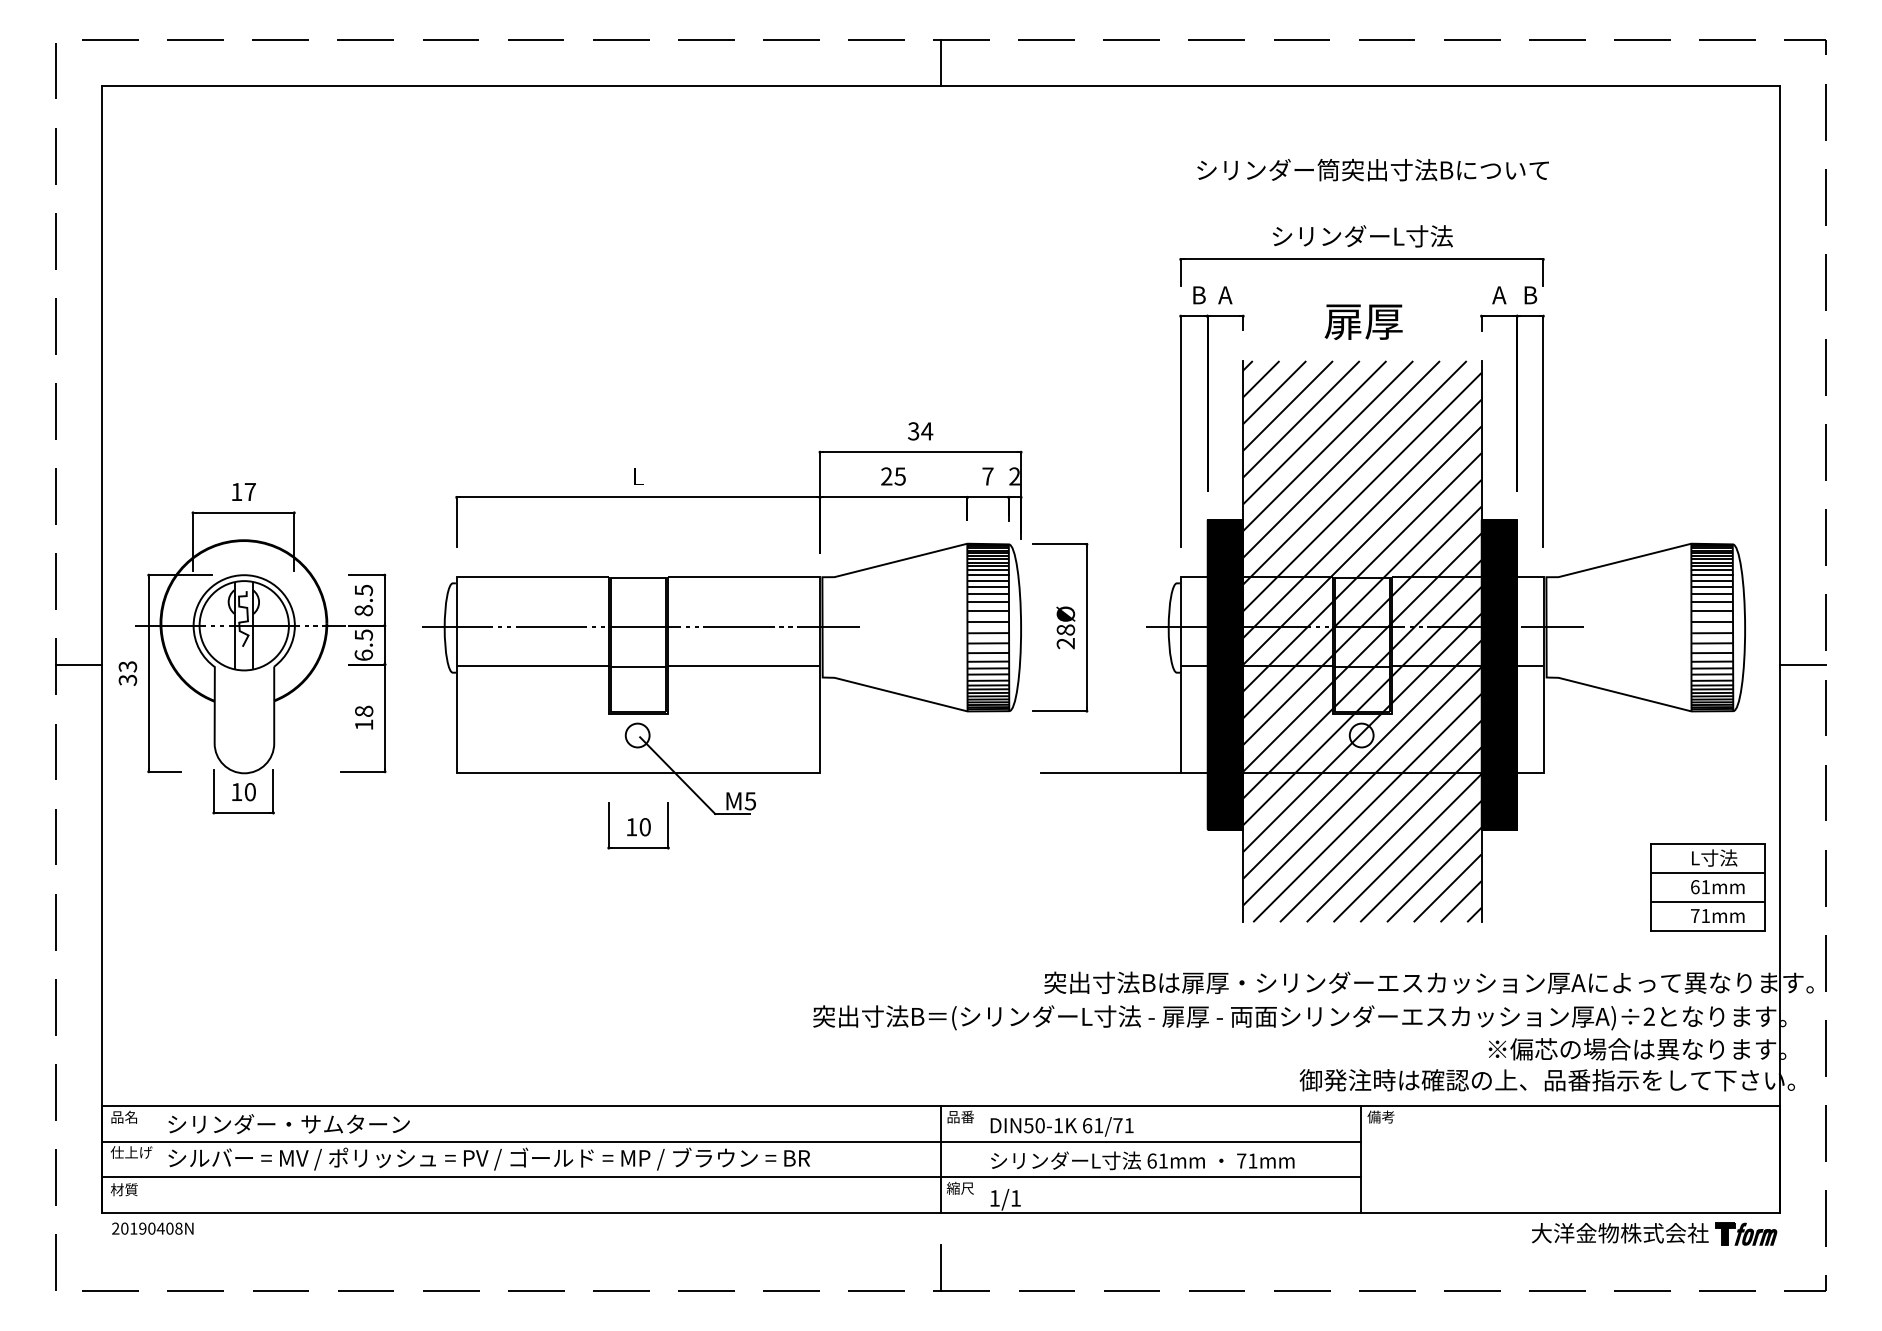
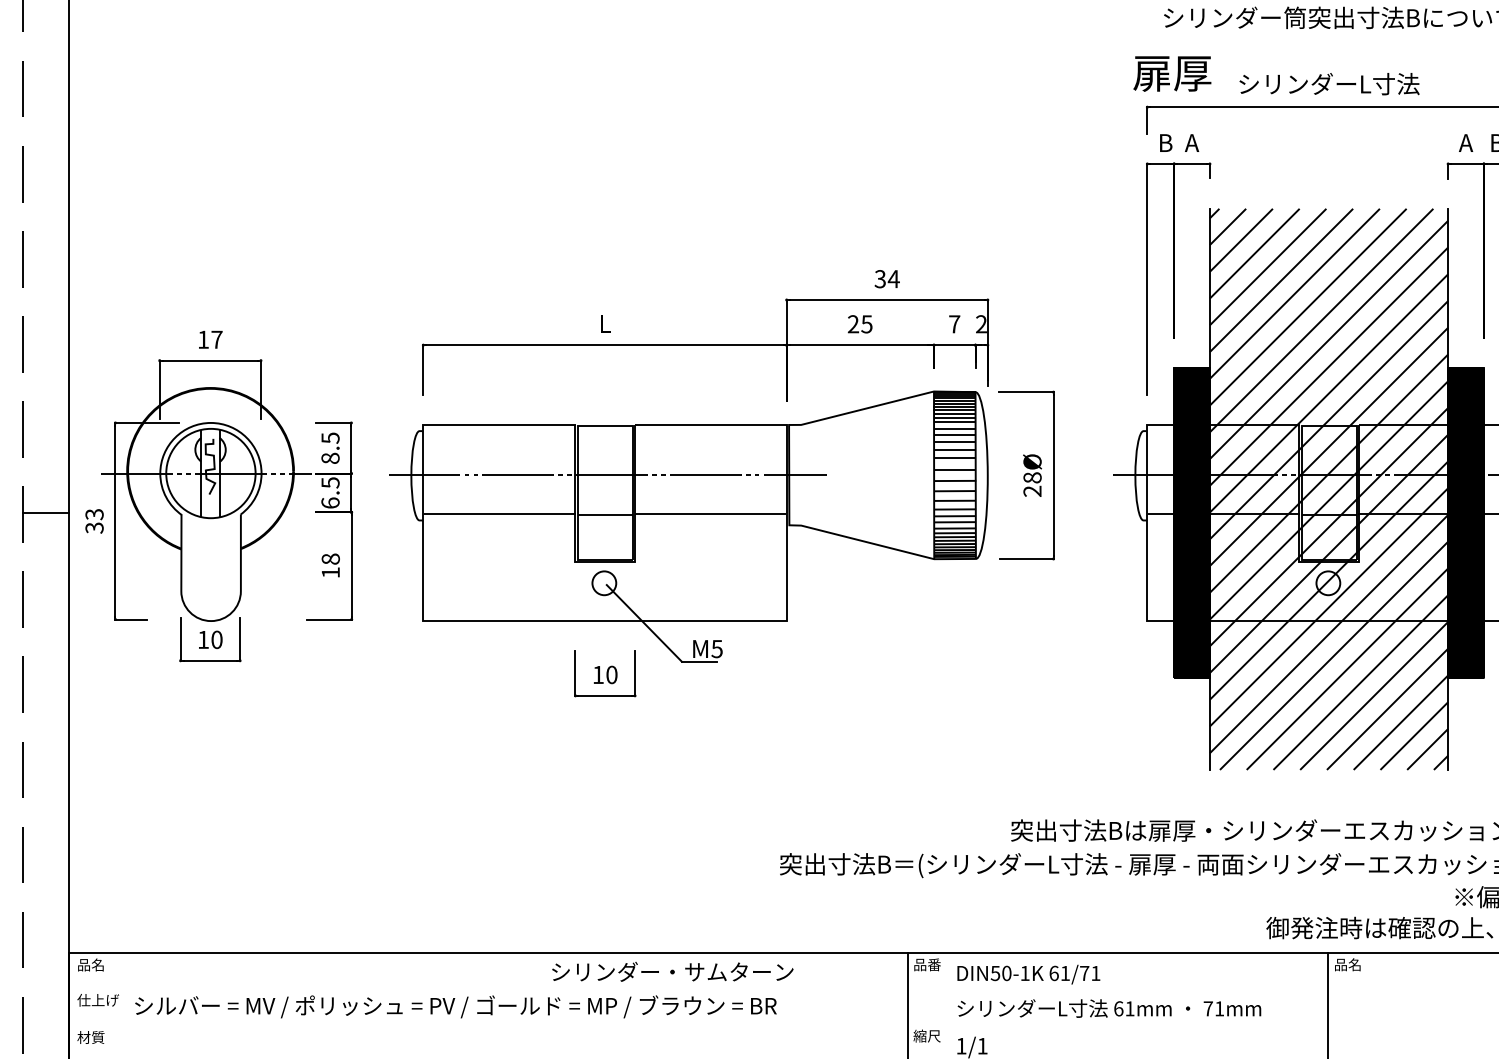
text: (1363, 321) -> (1172, 73), moved
line: (1110, 773) -> (1077, 621), removed
text: (1380, 1116) -> (1347, 964), 備考 -> 品名
text: (288, 1123) -> (672, 971), moved
line: (731, 1141) -> (698, 989), removed
line: (731, 1176) -> (698, 1024), removed

